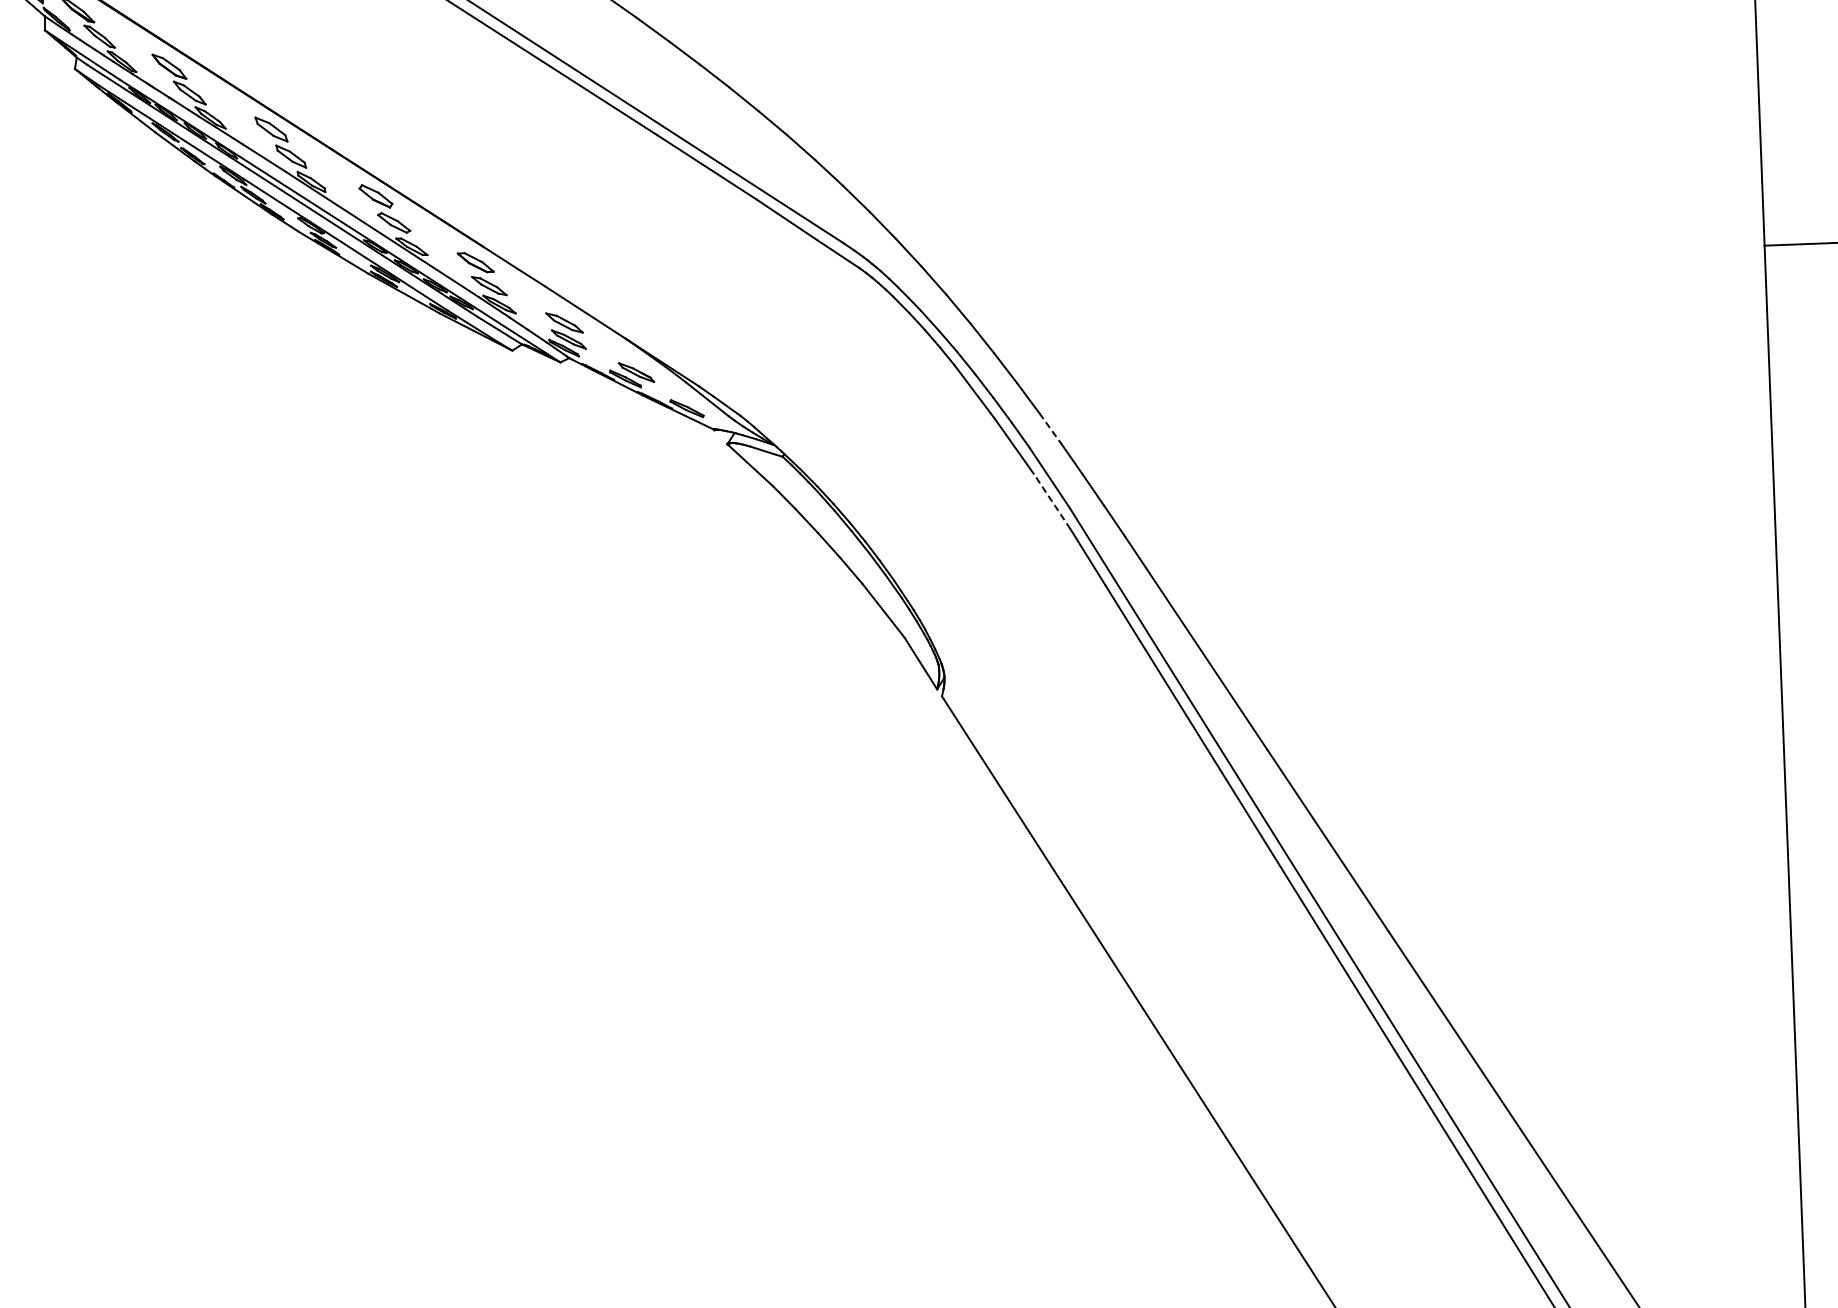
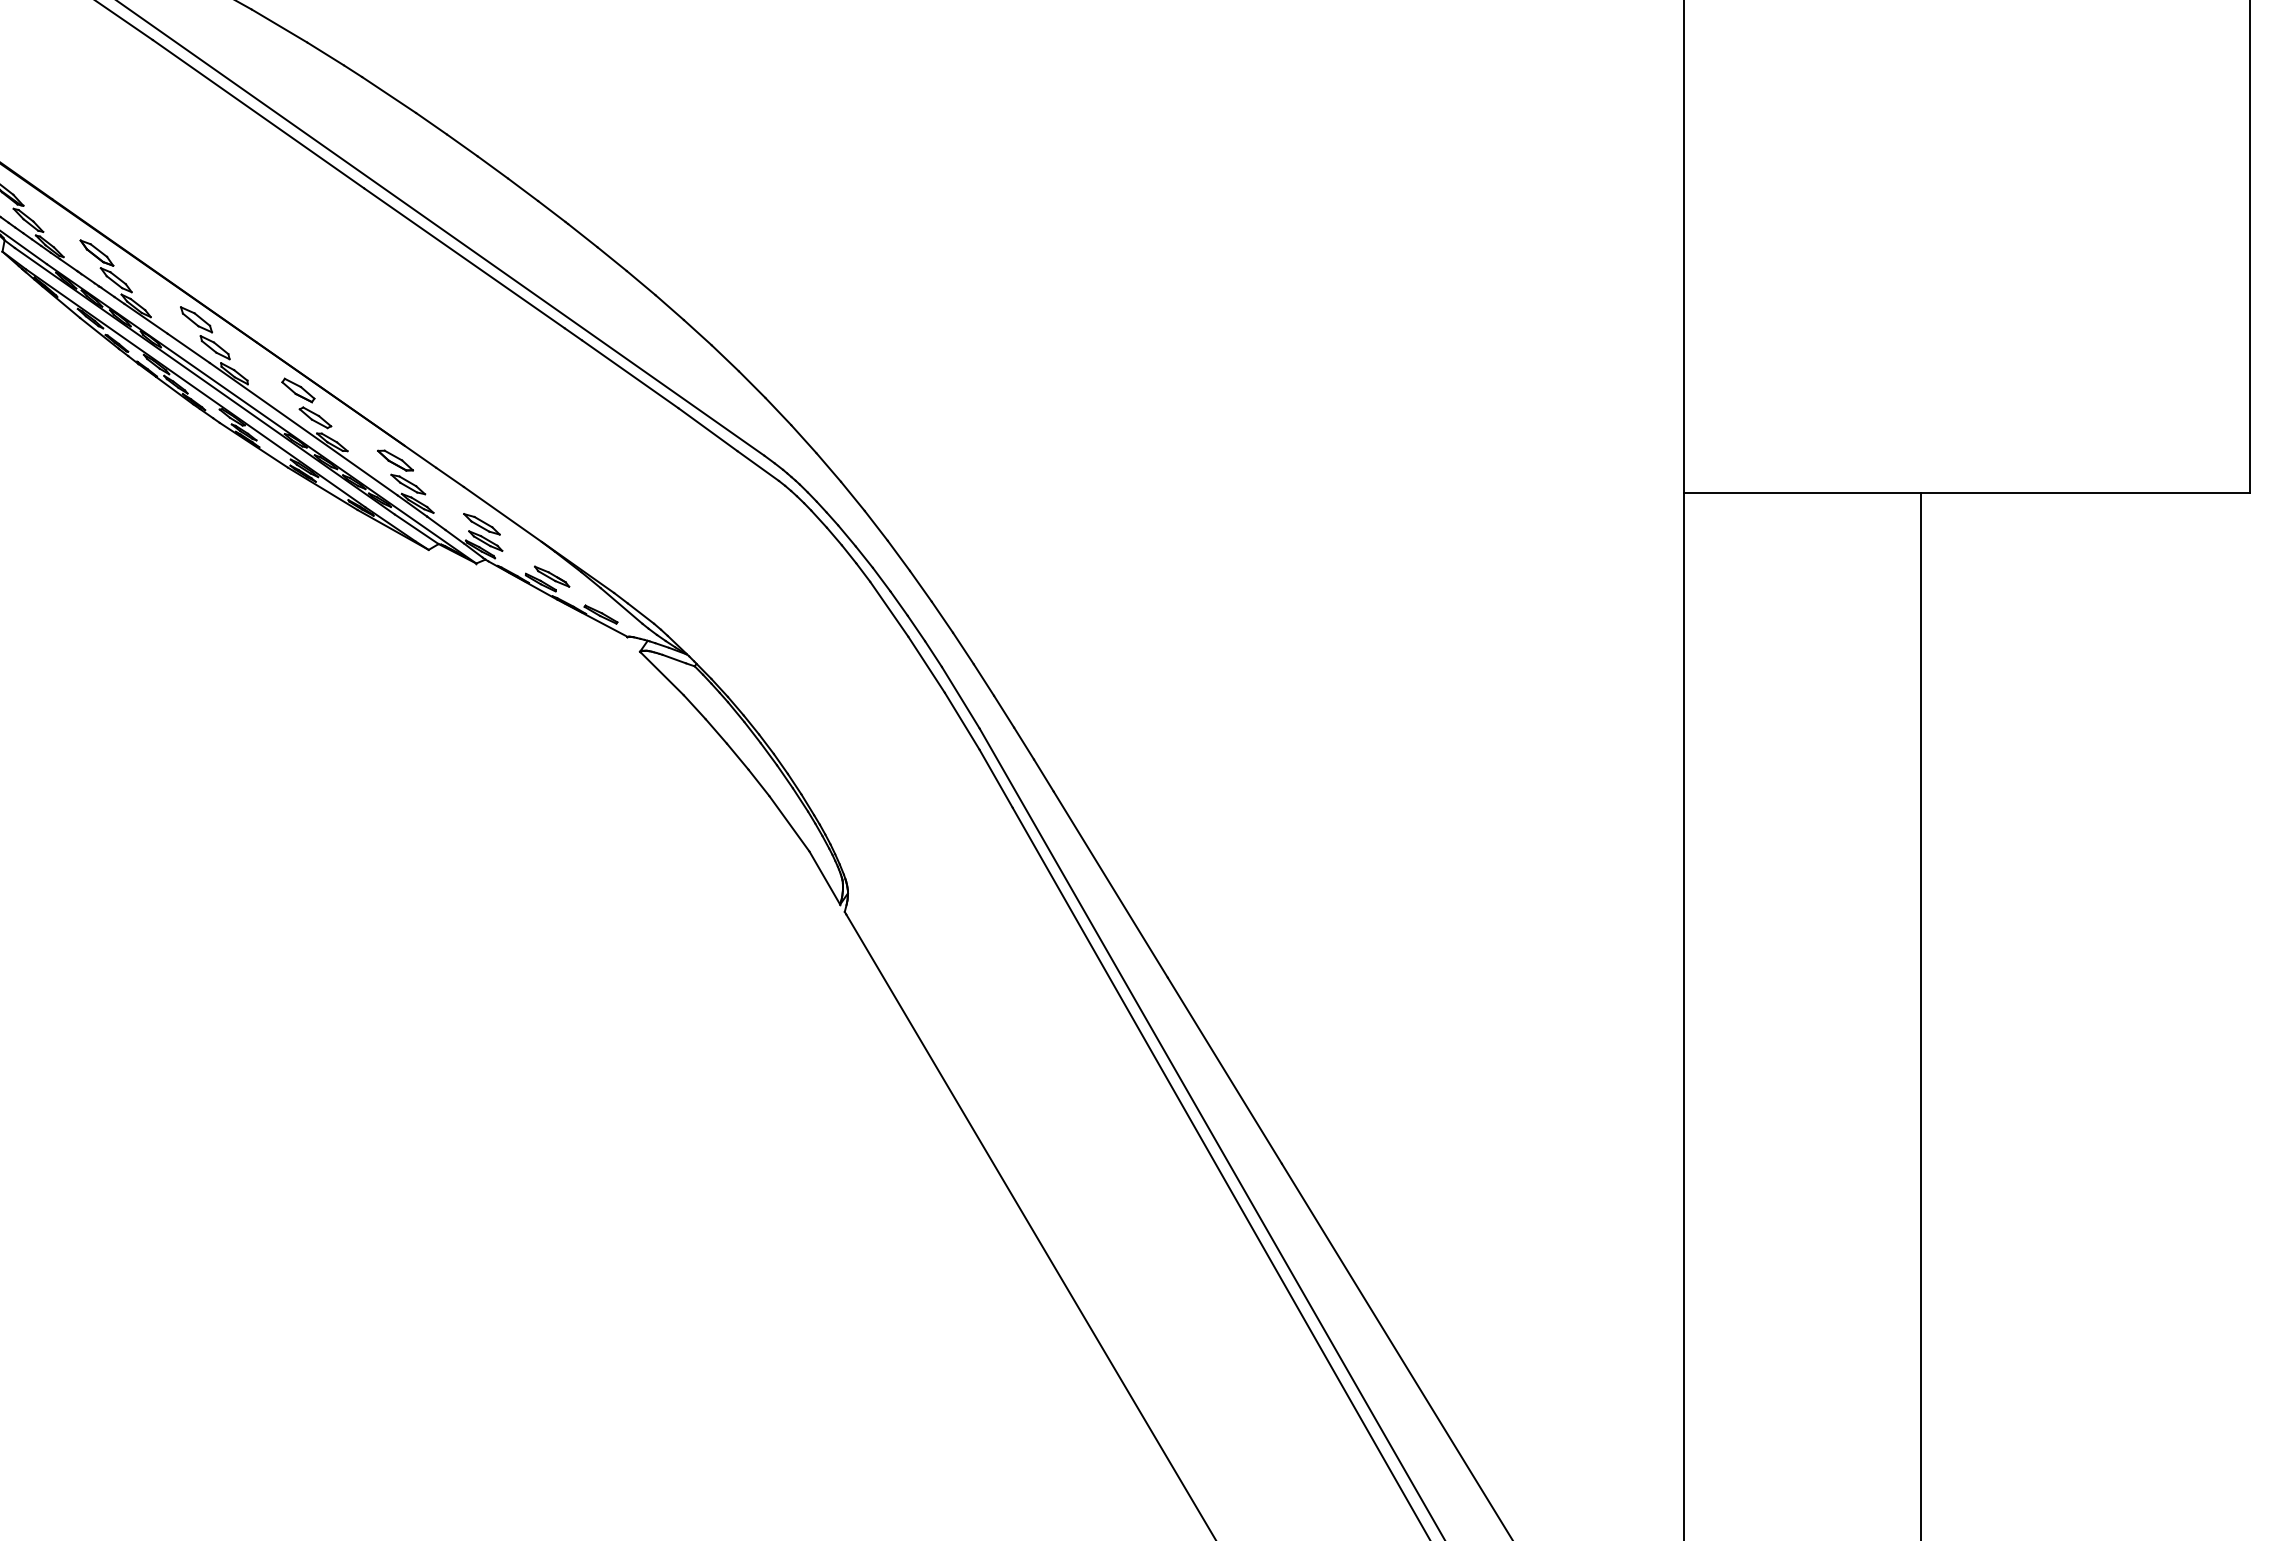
line: (1050, 428) -> (963, 648), dashed -> solid
line: (1051, 500) -> (961, 720), dashed -> solid

